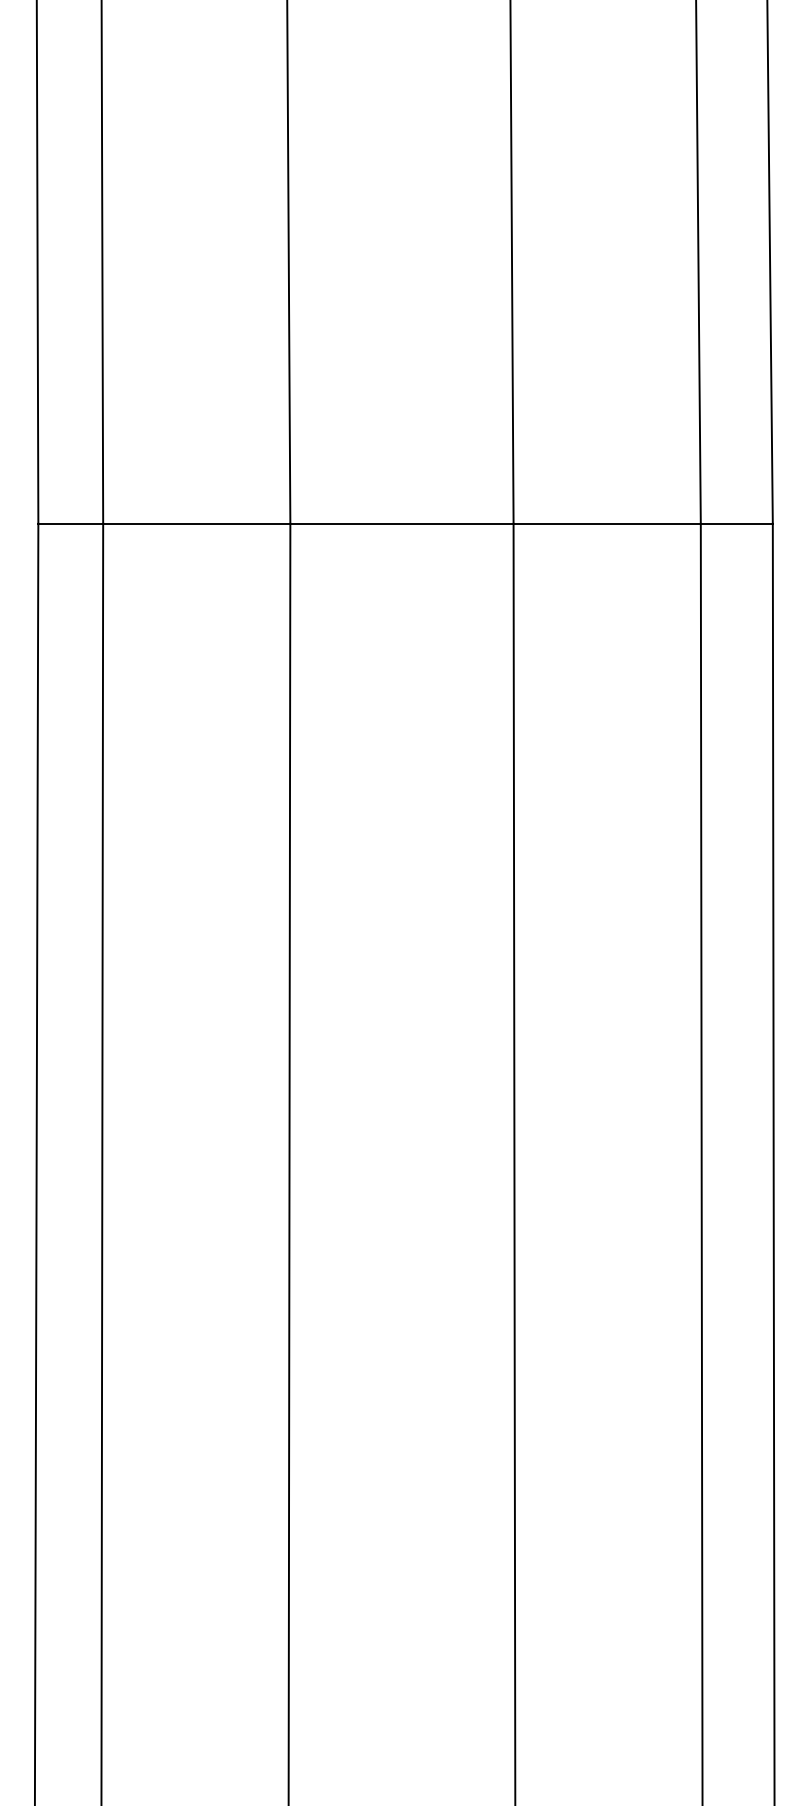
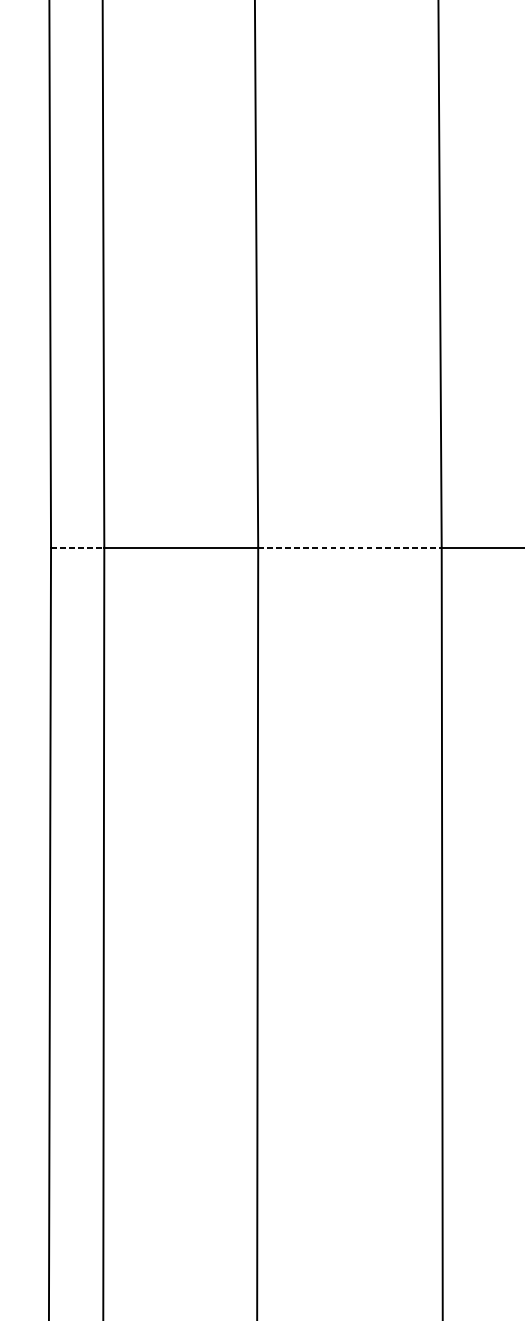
line: (71, 523) -> (78, 547), solid -> dashed
line: (401, 523) -> (349, 547), solid -> dashed

